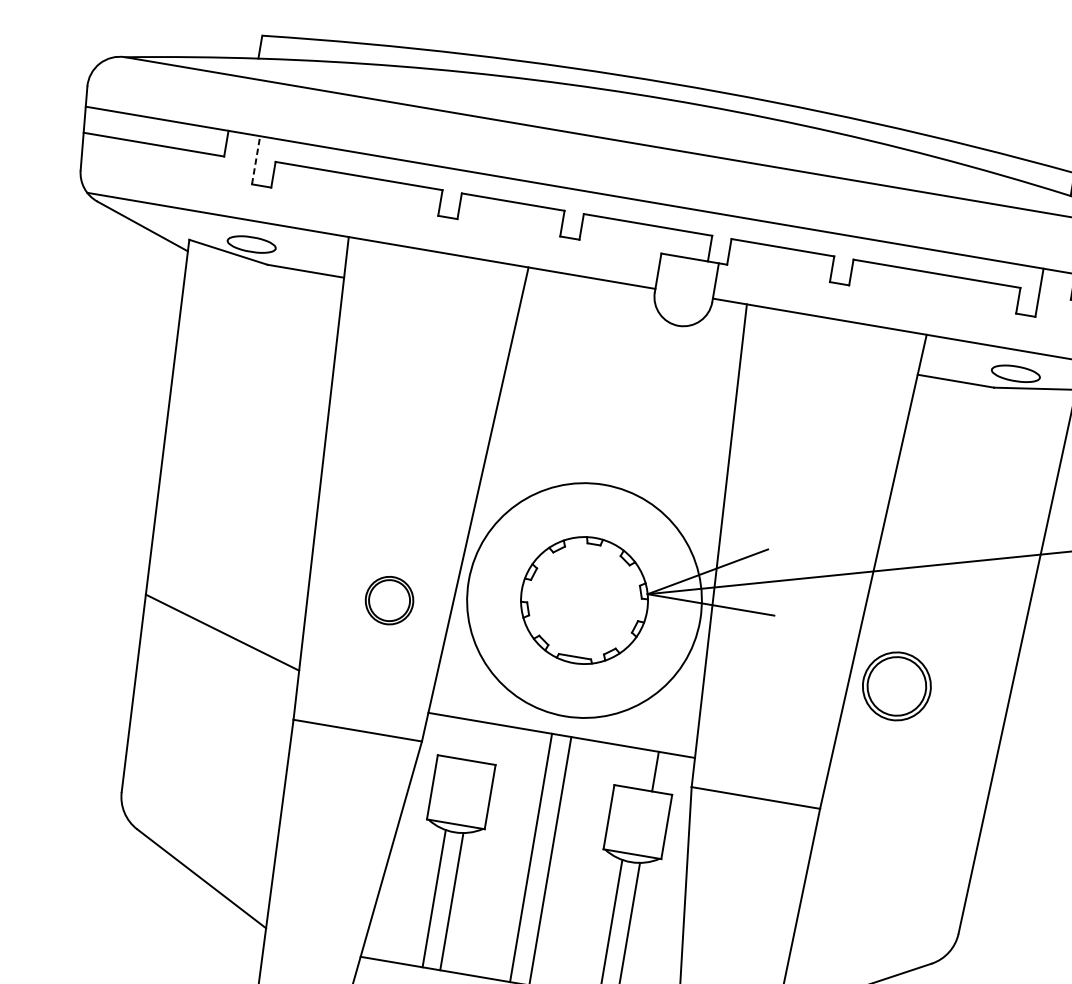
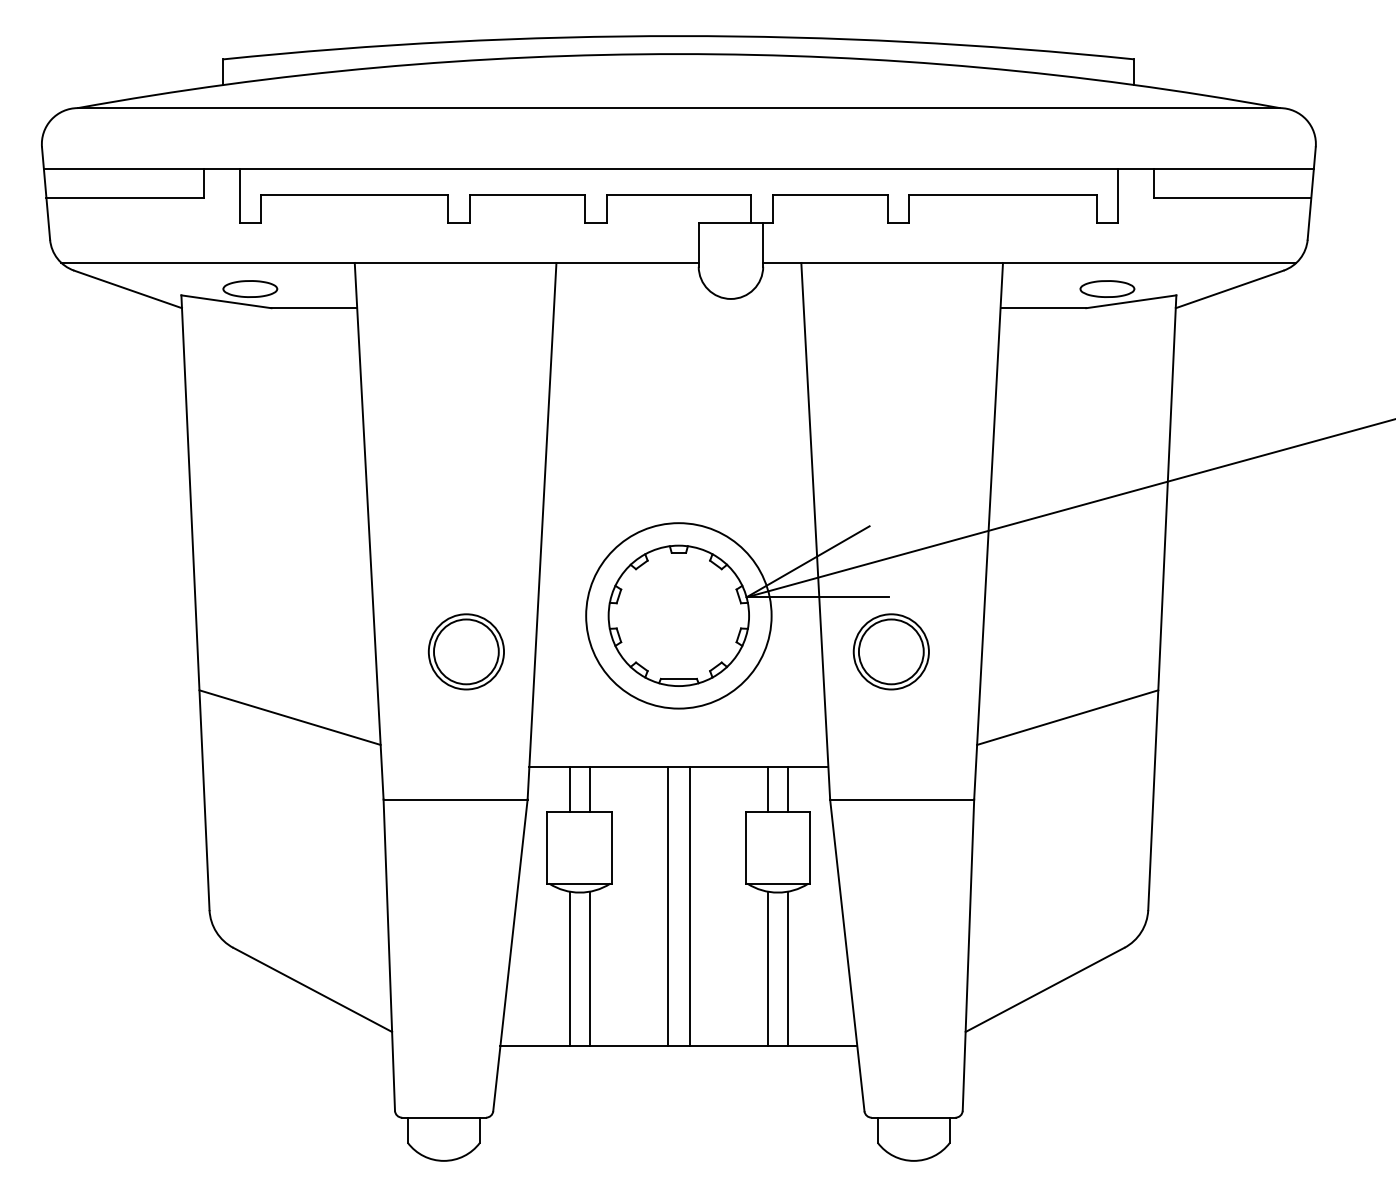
line: (256, 159) -> (239, 195), dashed -> solid
part: (388, 600) -> (465, 651), size x1.43
circle: (584, 600) -> (678, 615), size x0.71
part: (896, 685) -> (890, 651), moved
line: (460, 738) -> (569, 789), added
line: (478, 741) -> (589, 789), added
line: (915, 749) -> (1067, 717), added
line: (638, 768) -> (768, 789), added

